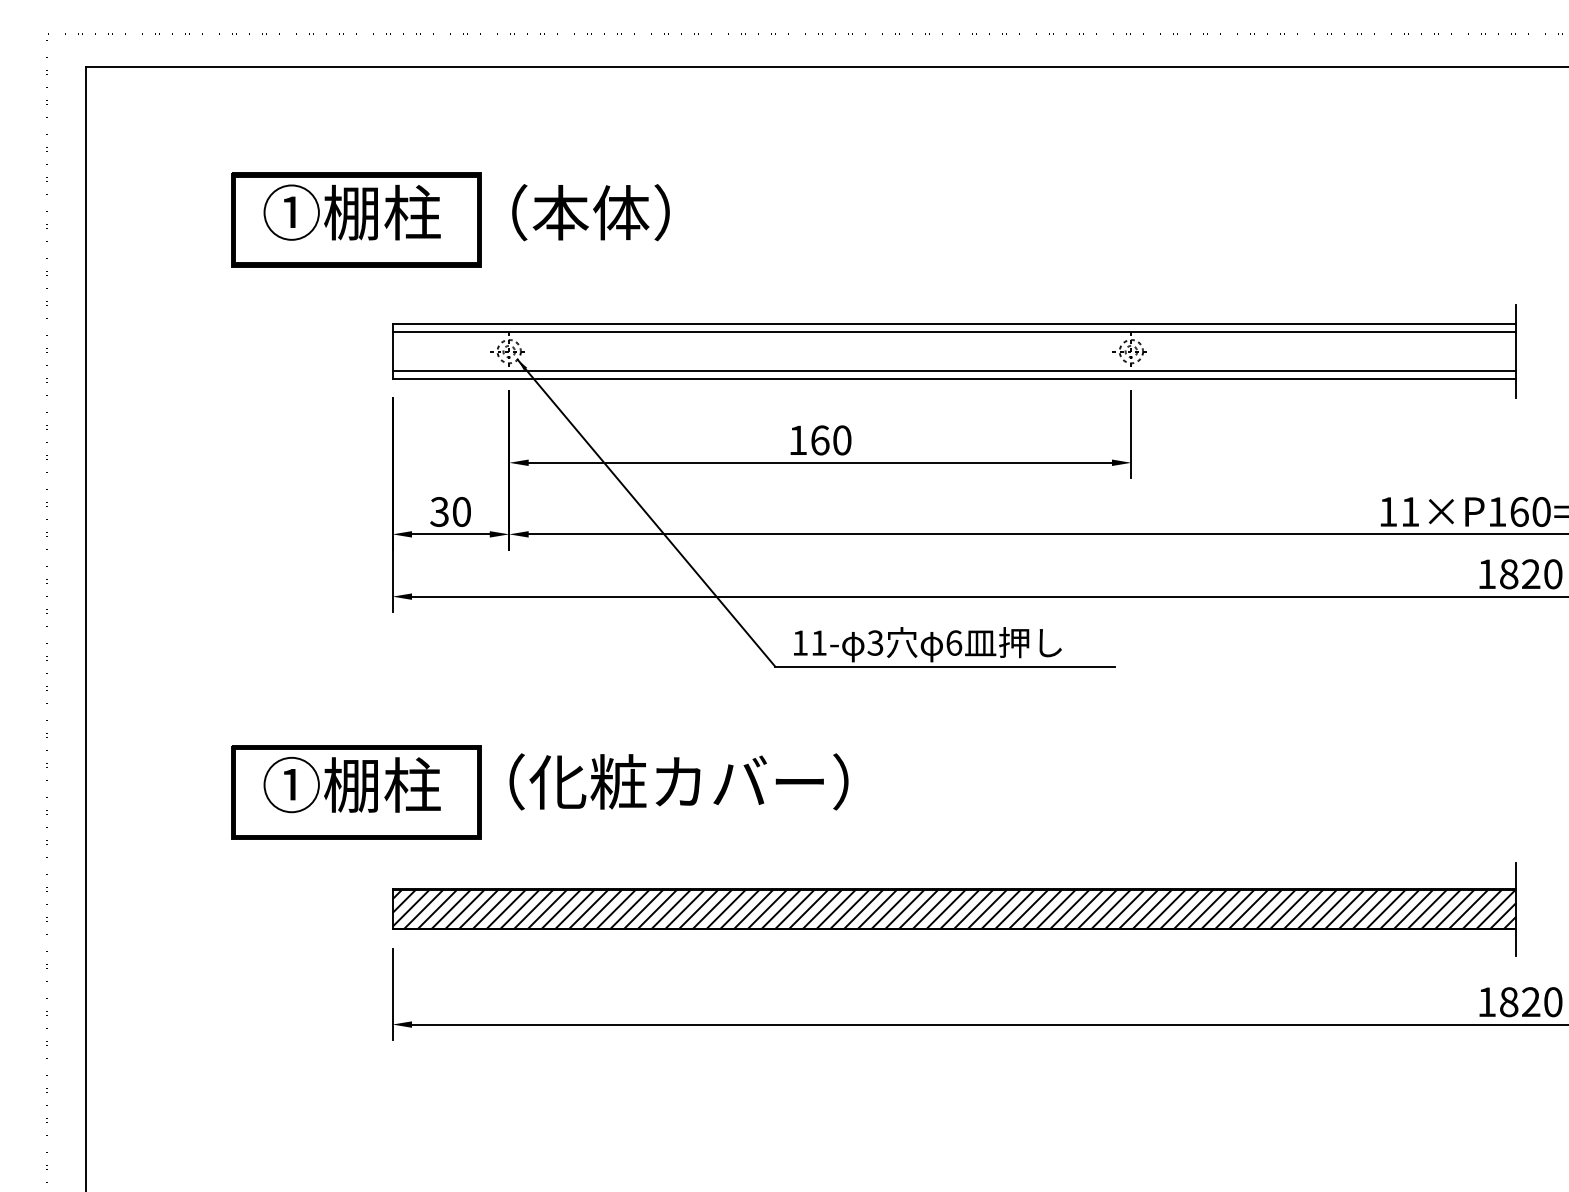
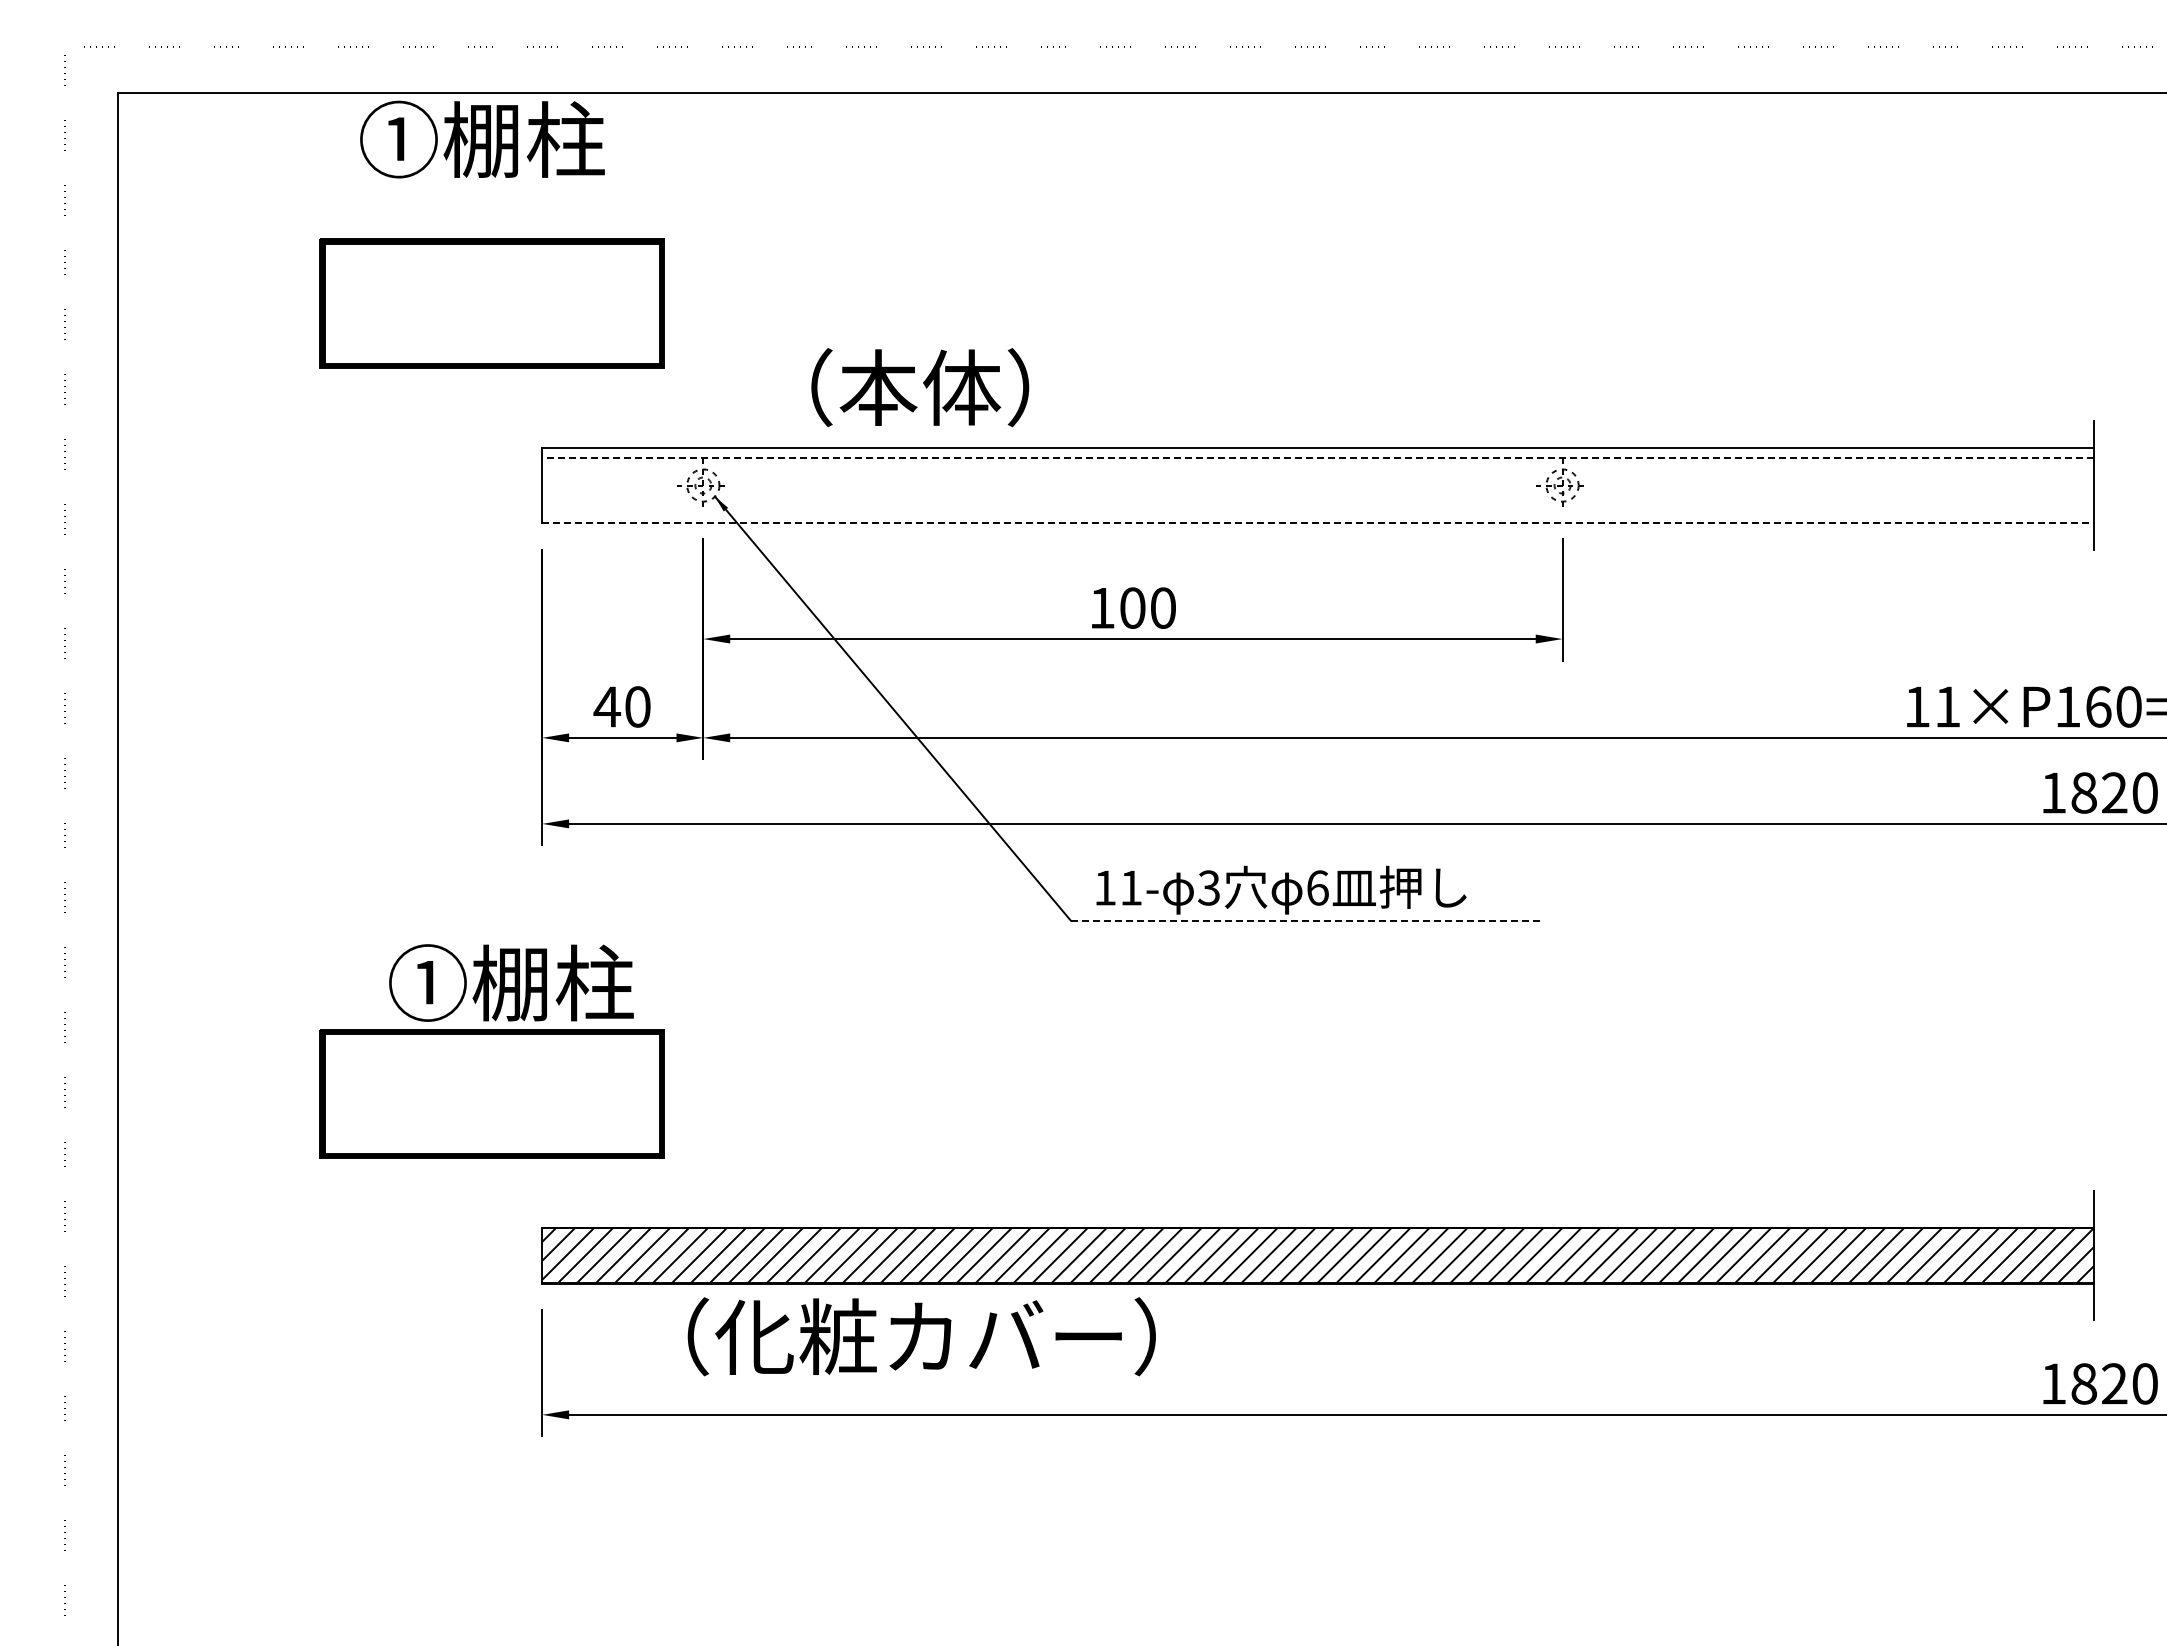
text: (352, 212) -> (482, 139), moved
text: (591, 212) -> (920, 387), moved
line: (954, 332) -> (1318, 458), solid -> dashed
line: (954, 371) -> (1318, 512), removed
line: (954, 379) -> (1318, 523), solid -> dashed
text: (819, 439) -> (1132, 607), 160 -> 100
text: (439, 511) -> (607, 706), 30 -> 40
line: (944, 666) -> (1304, 920), solid -> dashed
text: (678, 781) -> (921, 1336), moved
text: (352, 784) -> (511, 982), moved

